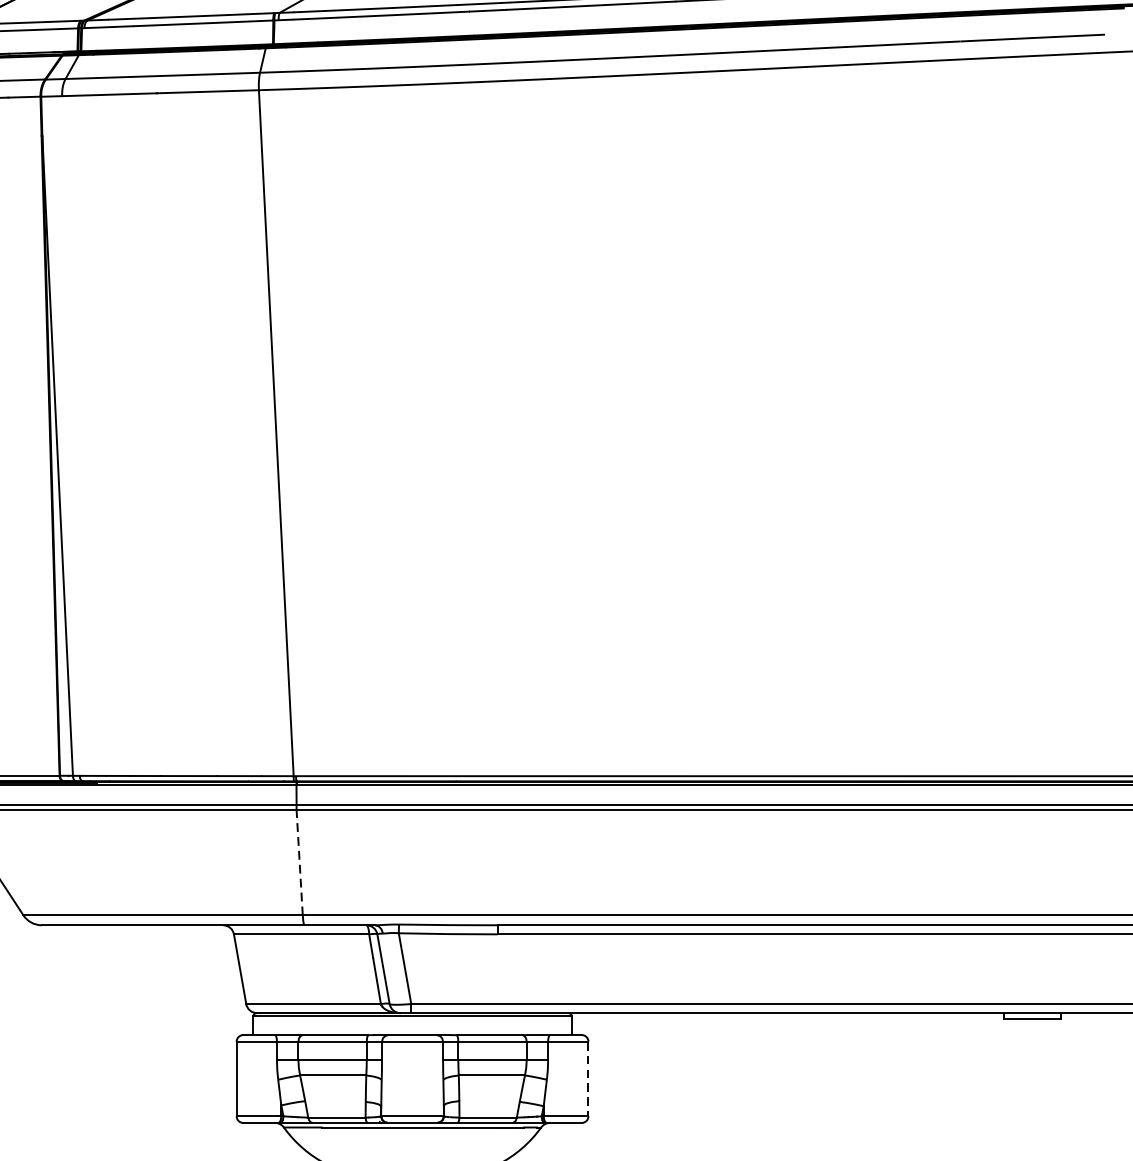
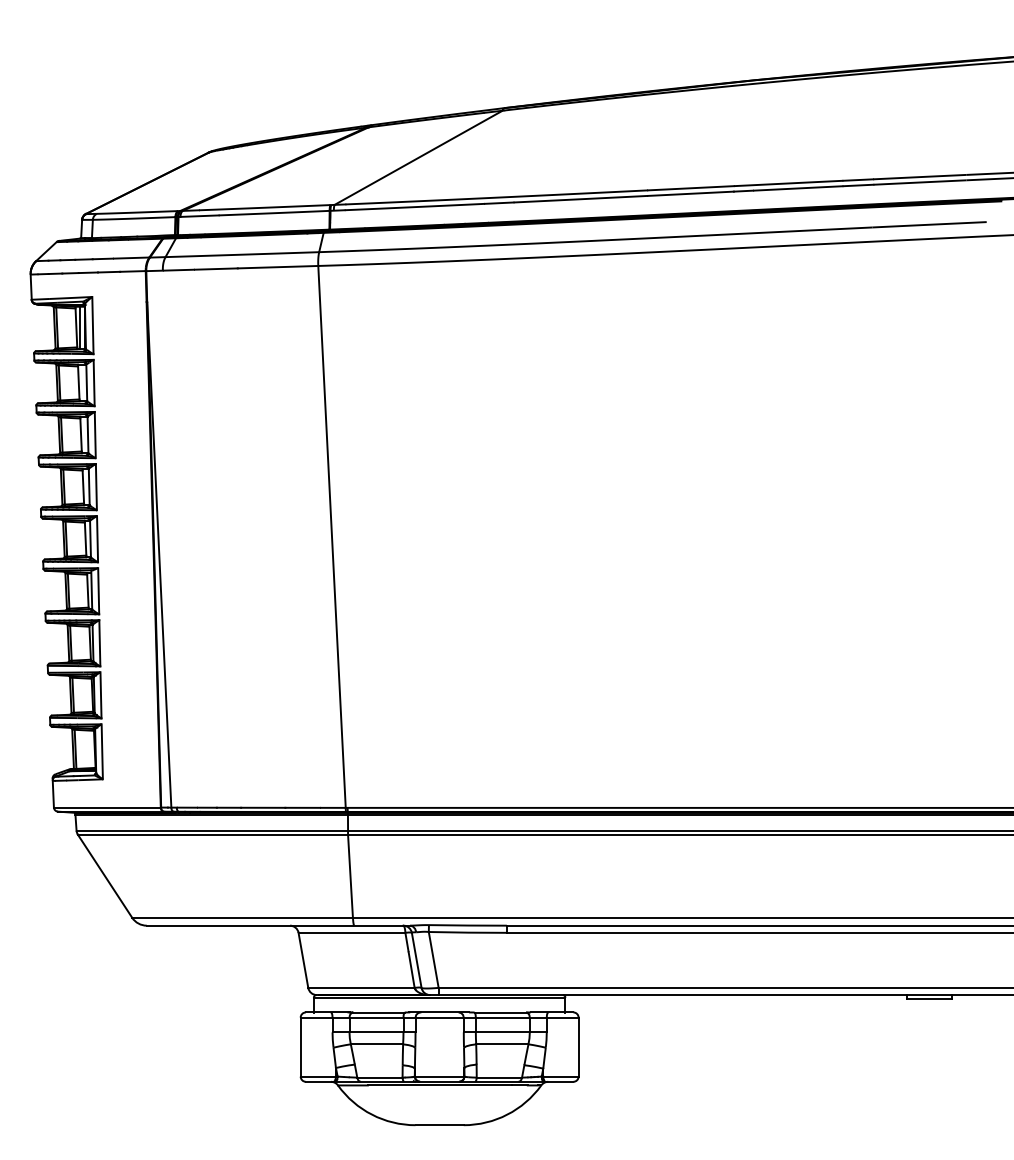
line: (299, 863) -> (350, 876), dashed -> solid
line: (588, 1079) -> (578, 1047), dashed -> solid

